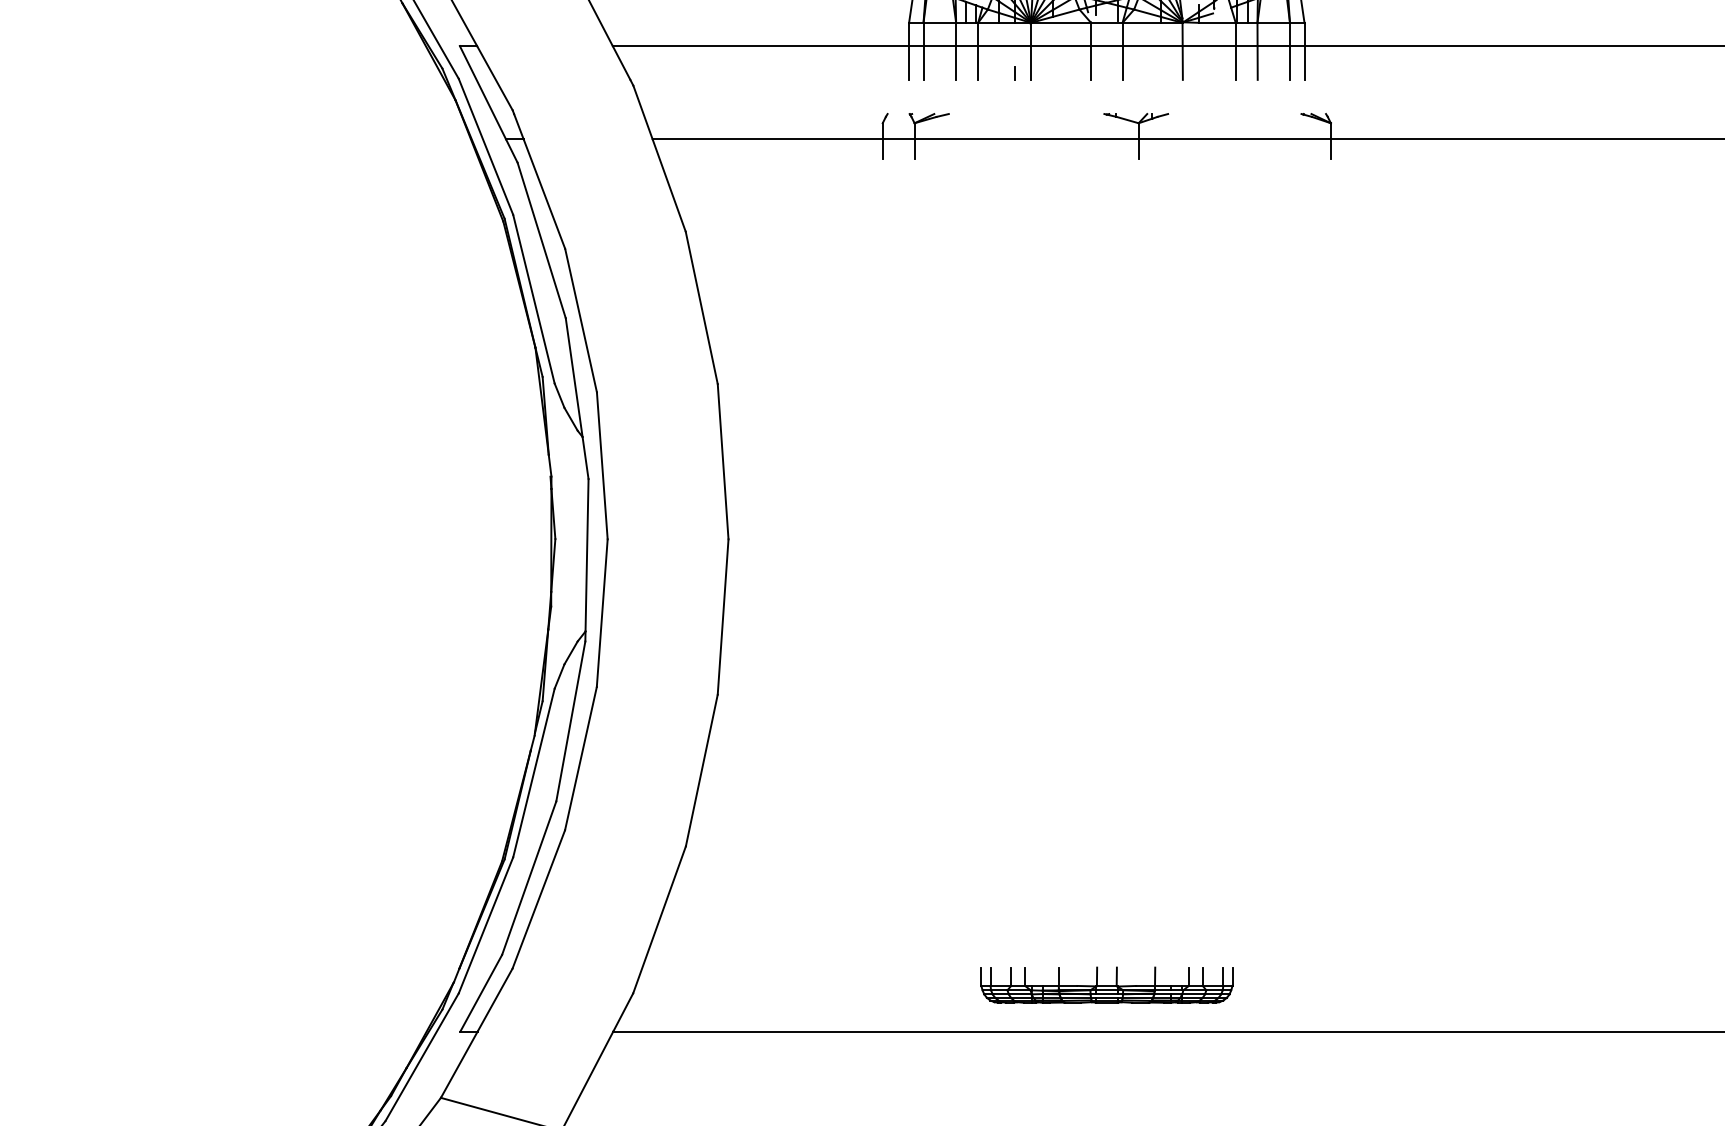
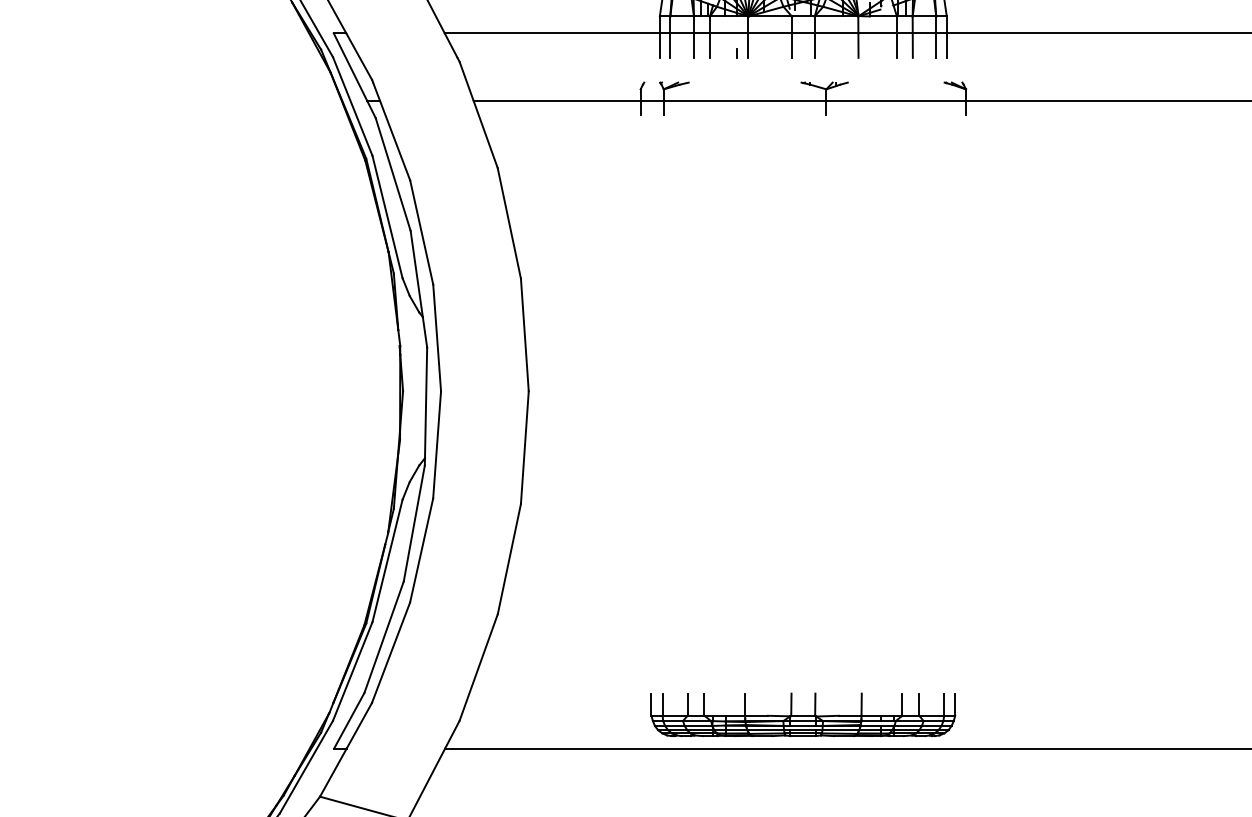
part: (1107, 984) -> (803, 714), size x1.67

